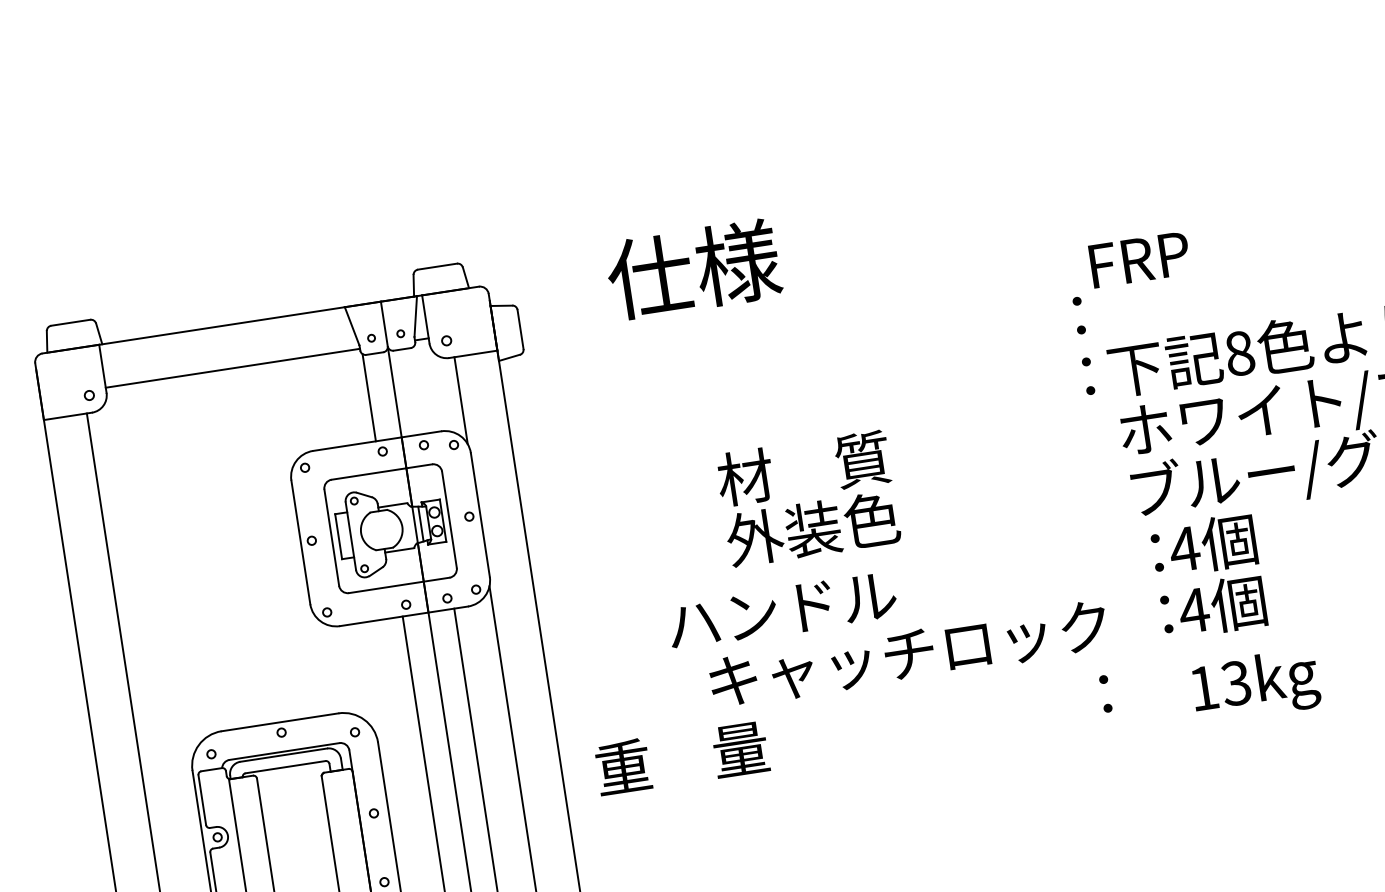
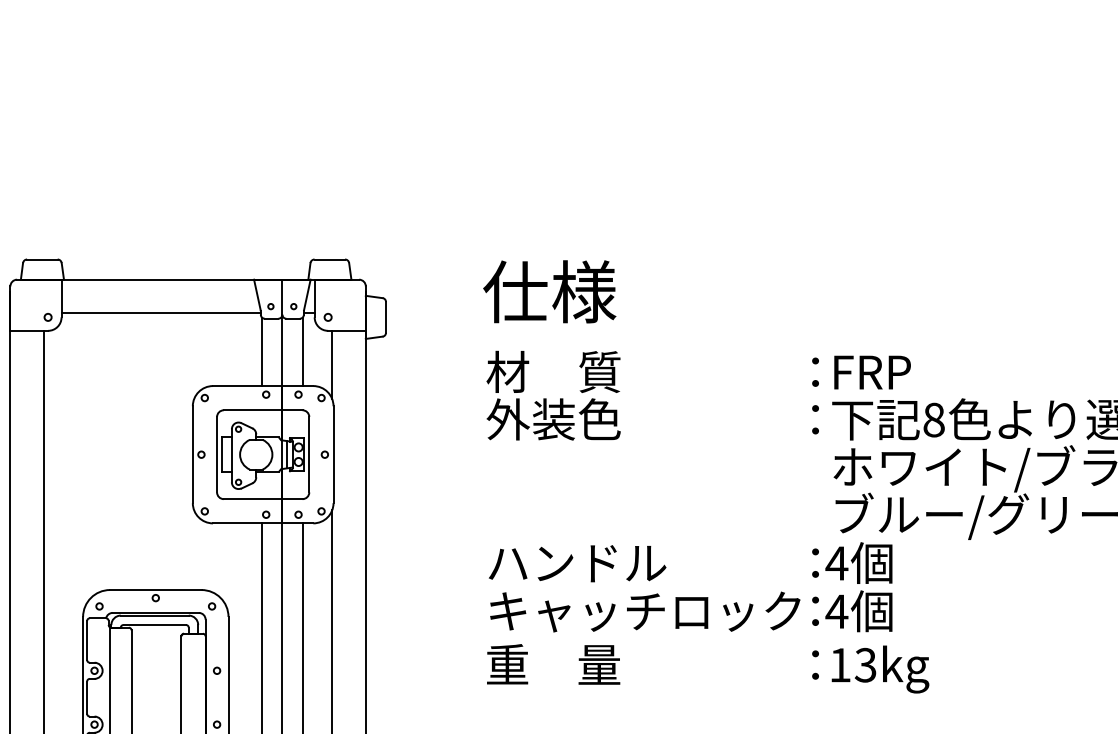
text: (1139, 259) -> (872, 372), moved
text: (693, 269) -> (549, 291), moved
line: (420, 389) -> (302, 351), added
text: (808, 498) -> (553, 395), moved
text: (1209, 576) -> (852, 587), moved
text: (782, 610) -> (577, 563), moved
text: (1255, 685) -> (880, 669), moved
text: (1105, 693) -> (815, 664), moved
text: (682, 758) -> (553, 664), moved

